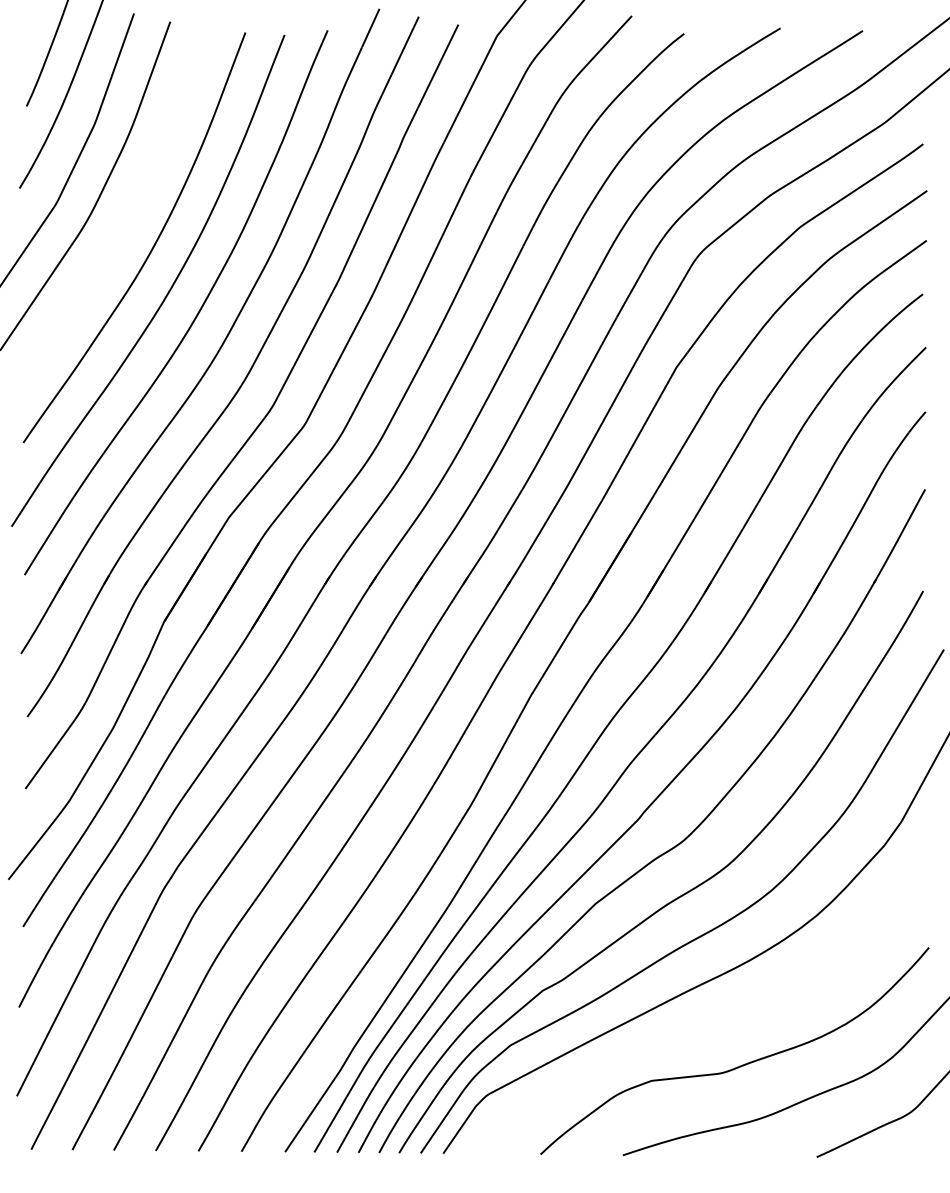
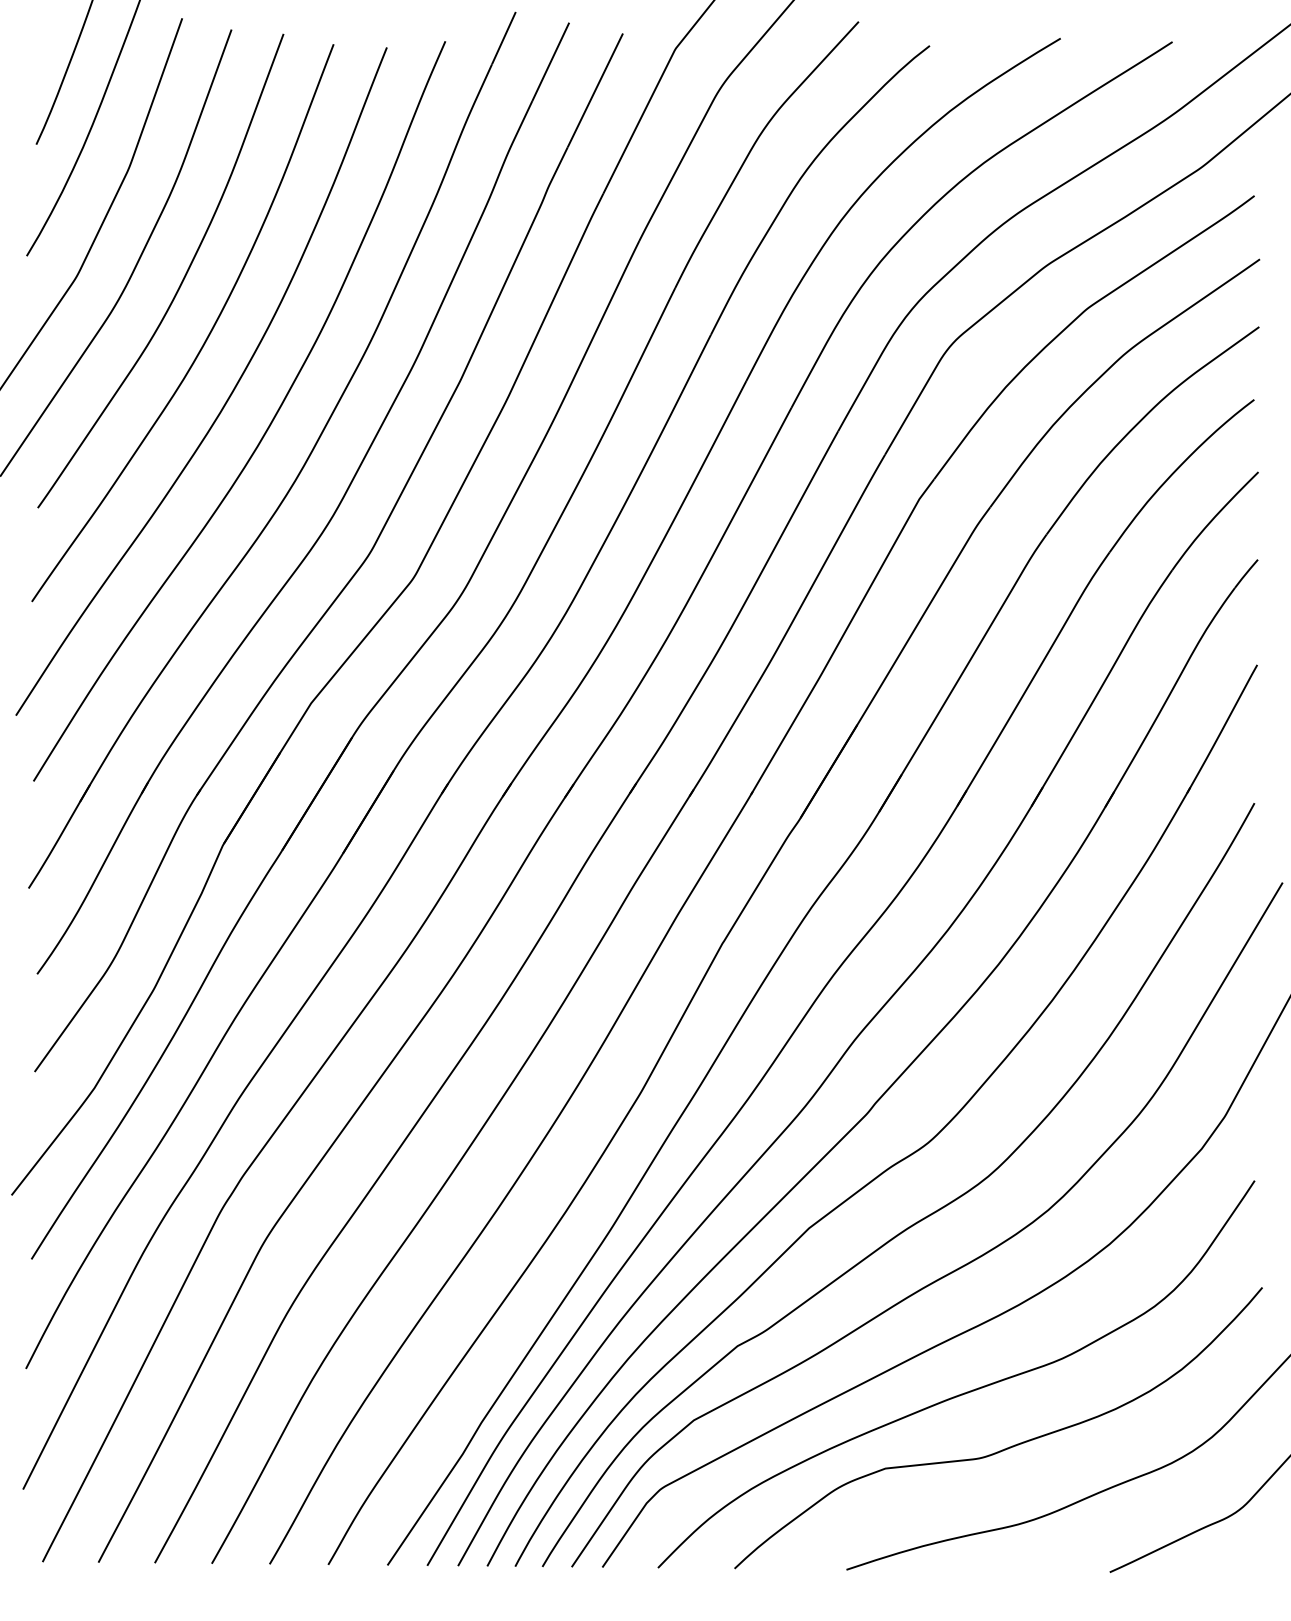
curve: (133, 207) -> (181, 281), added
curve: (707, 1025) -> (961, 1393), added

